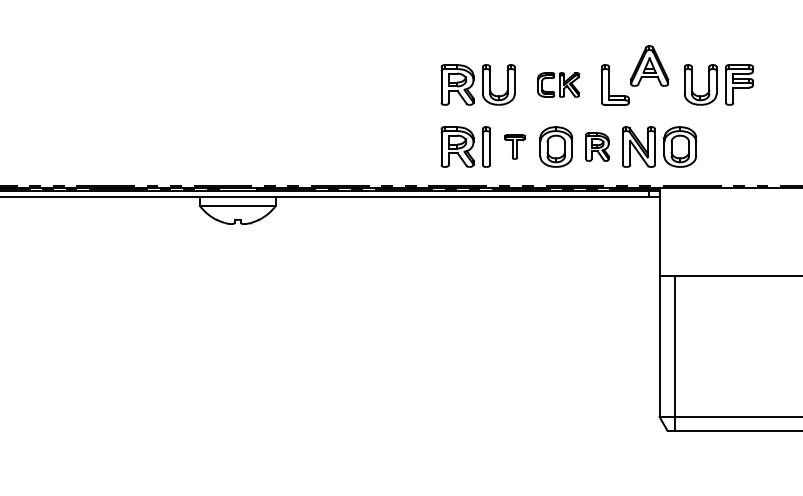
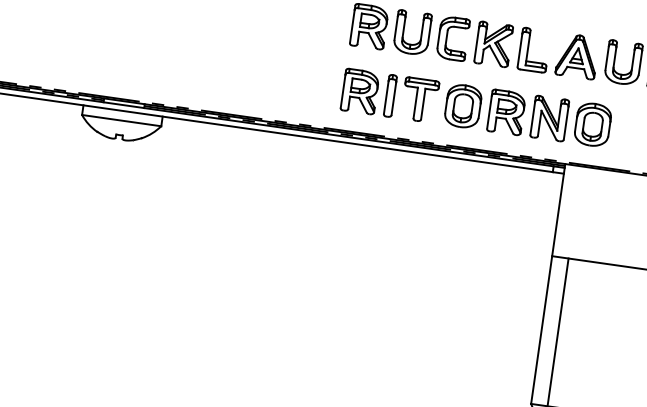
part: (649, 65) -> (577, 55), moved
part: (558, 84) -> (474, 41), size x1.67
part: (514, 146) -> (419, 99), size x1.67
part: (597, 146) -> (506, 111), size x1.43

